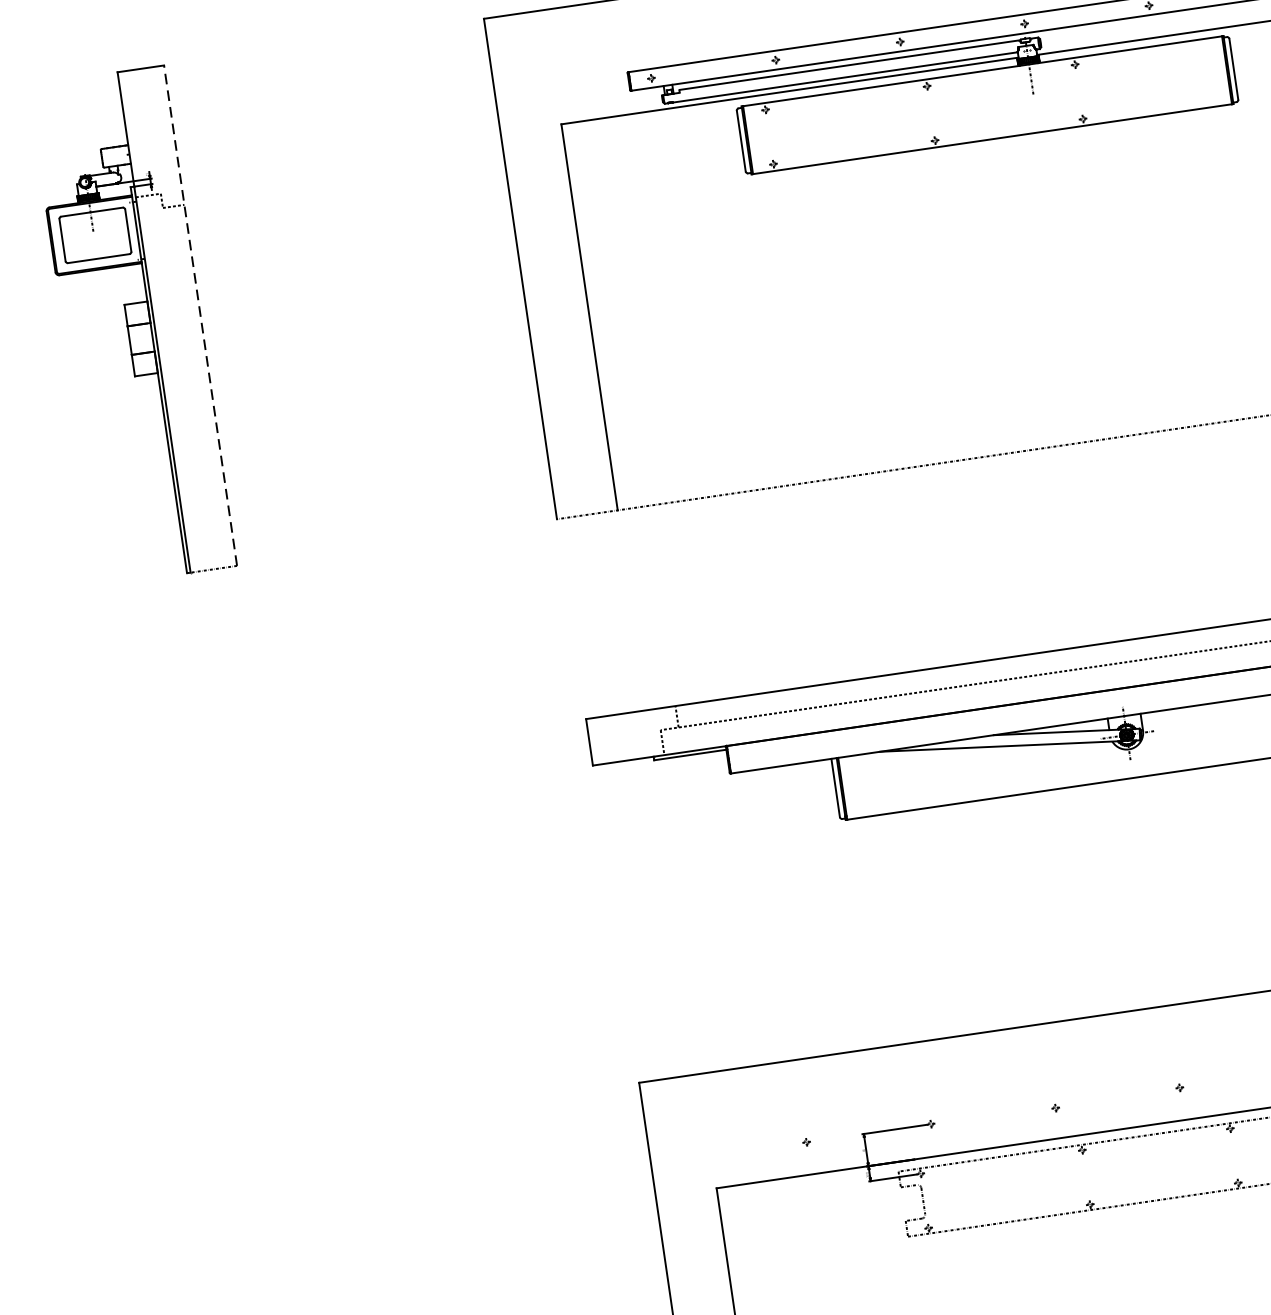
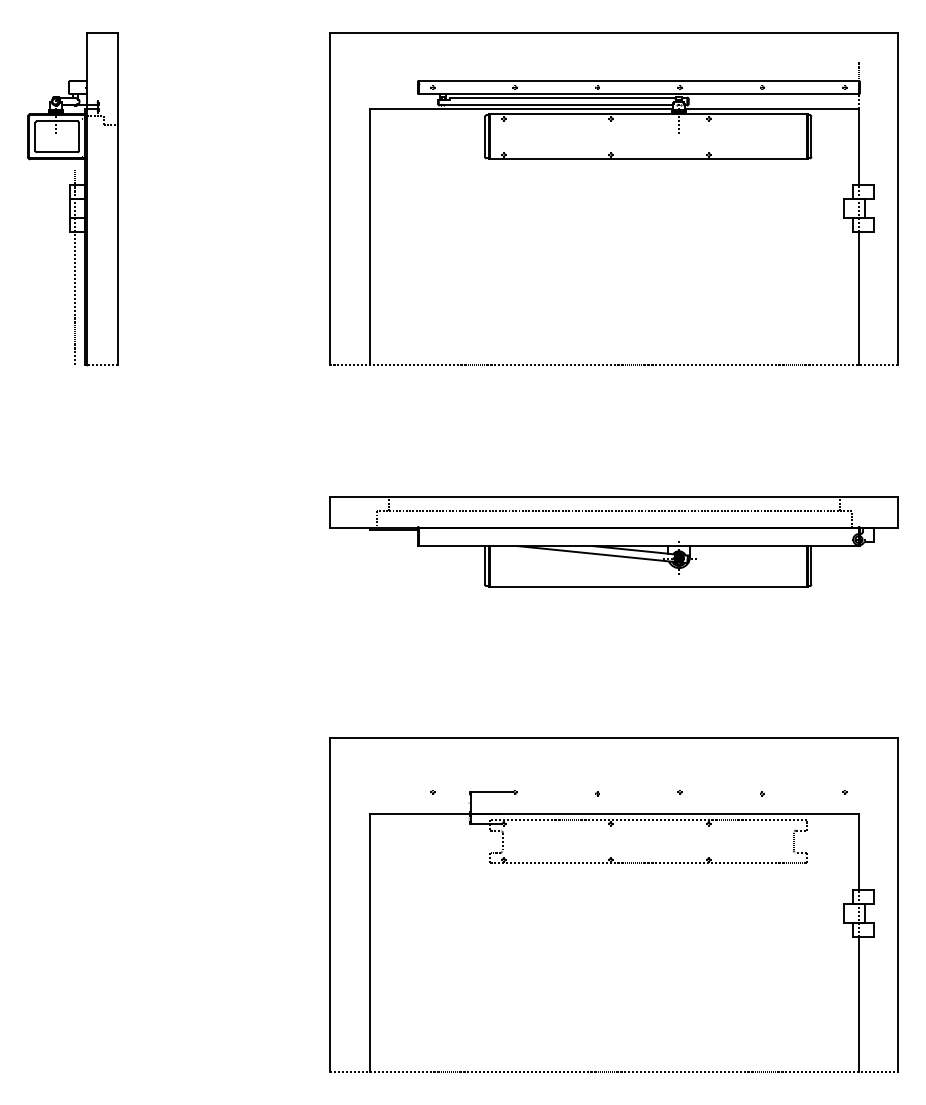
line: (199, 315) -> (117, 198), dashed -> solid
line: (151, 428) -> (75, 267), added

